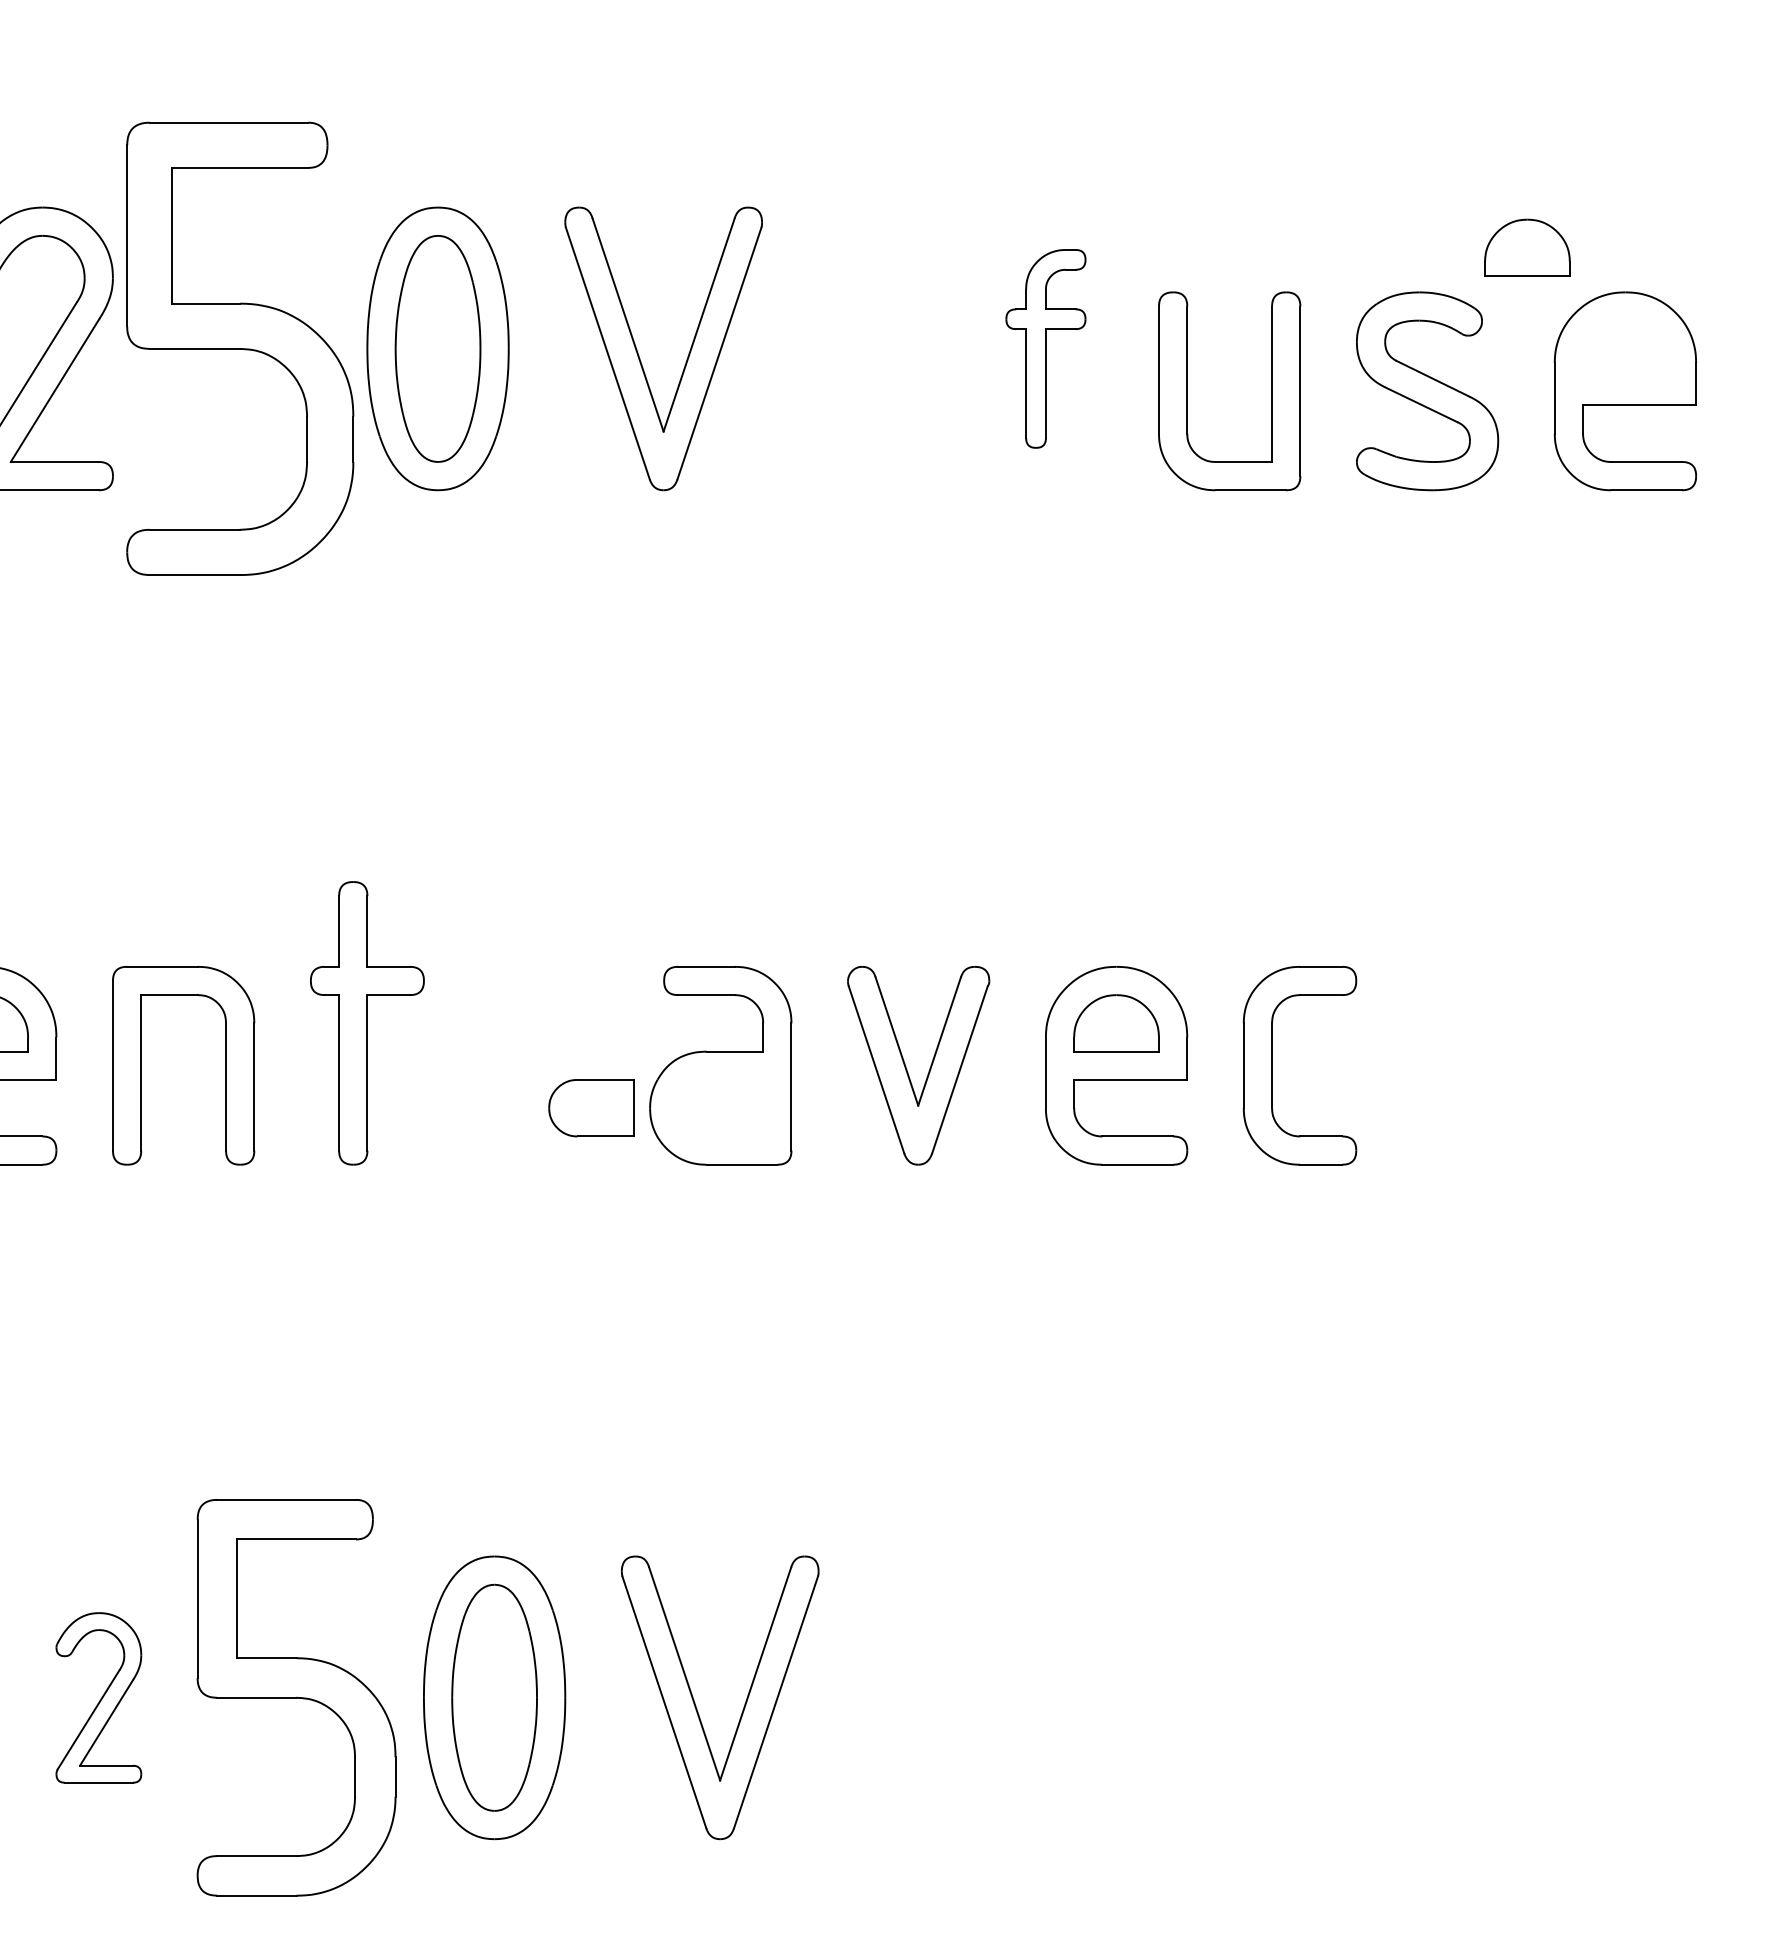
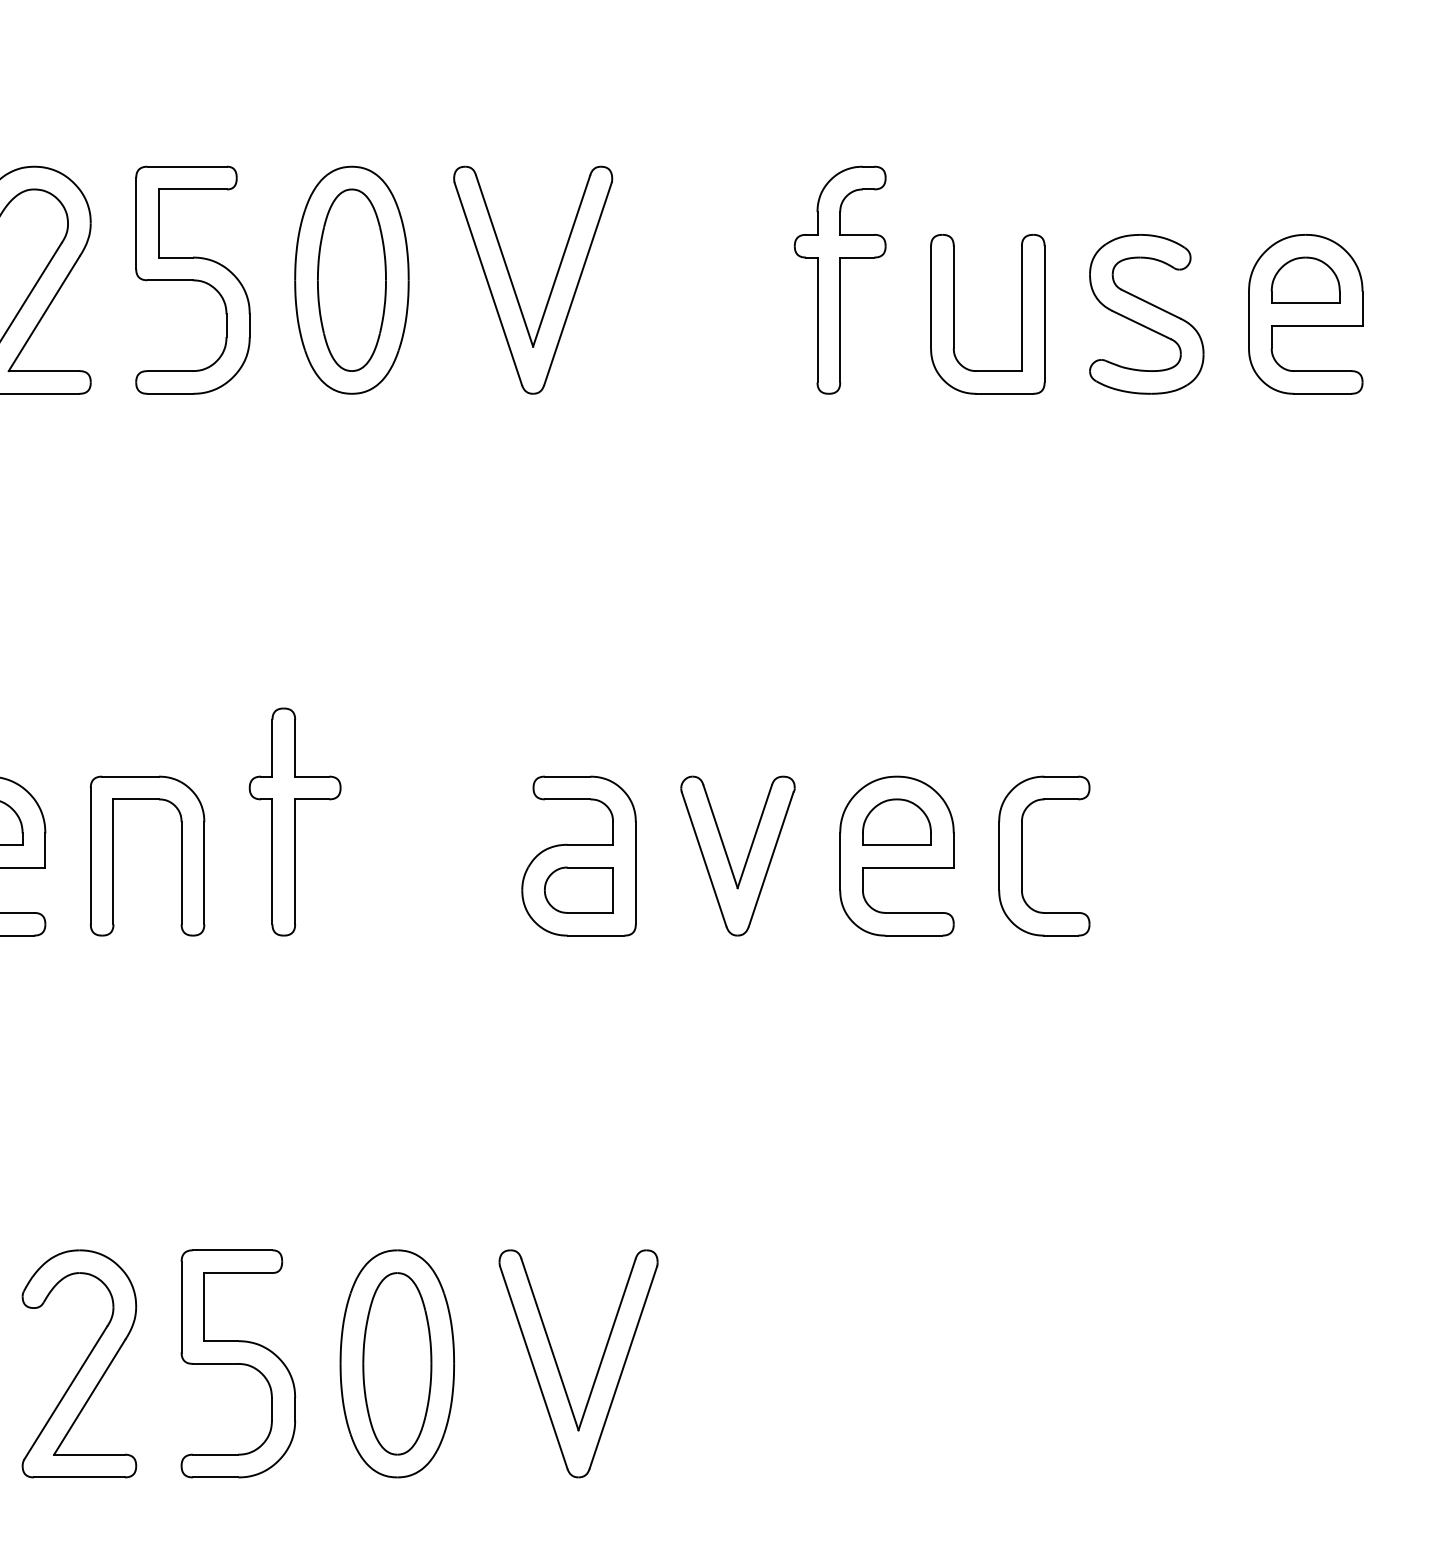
part: (1527, 247) -> (1305, 279), moved
part: (239, 348) -> (192, 279), size x0.62
part: (1045, 348) -> (839, 279), size x1.43
part: (591, 1108) -> (578, 890), moved
part: (98, 1697) -> (79, 1363), size x1.67
part: (296, 1697) -> (238, 1363), size x0.71

